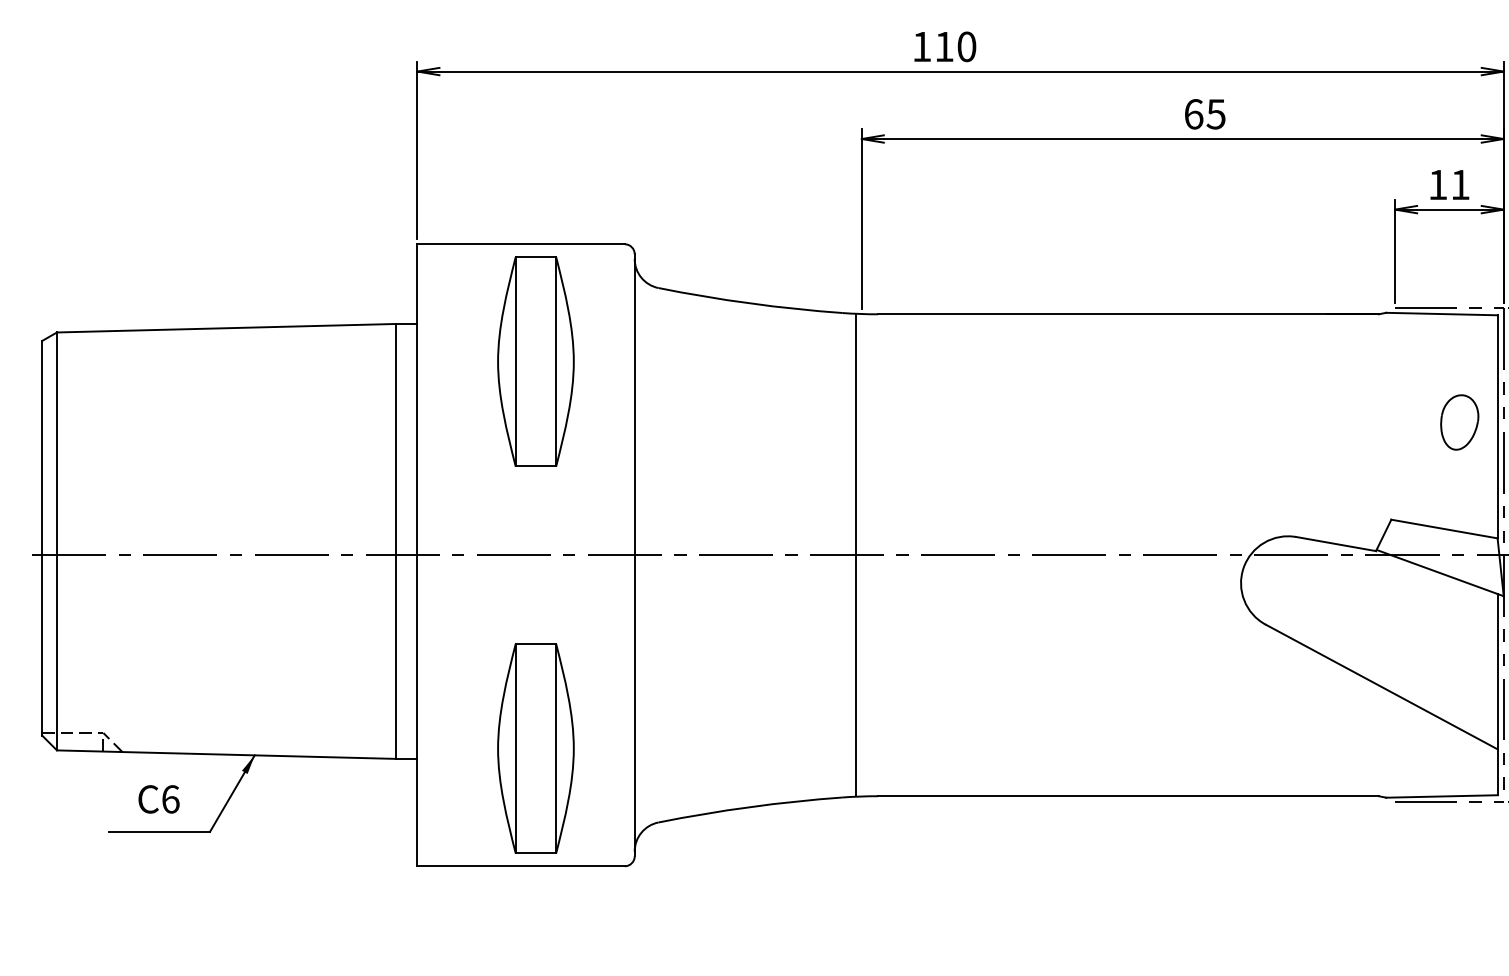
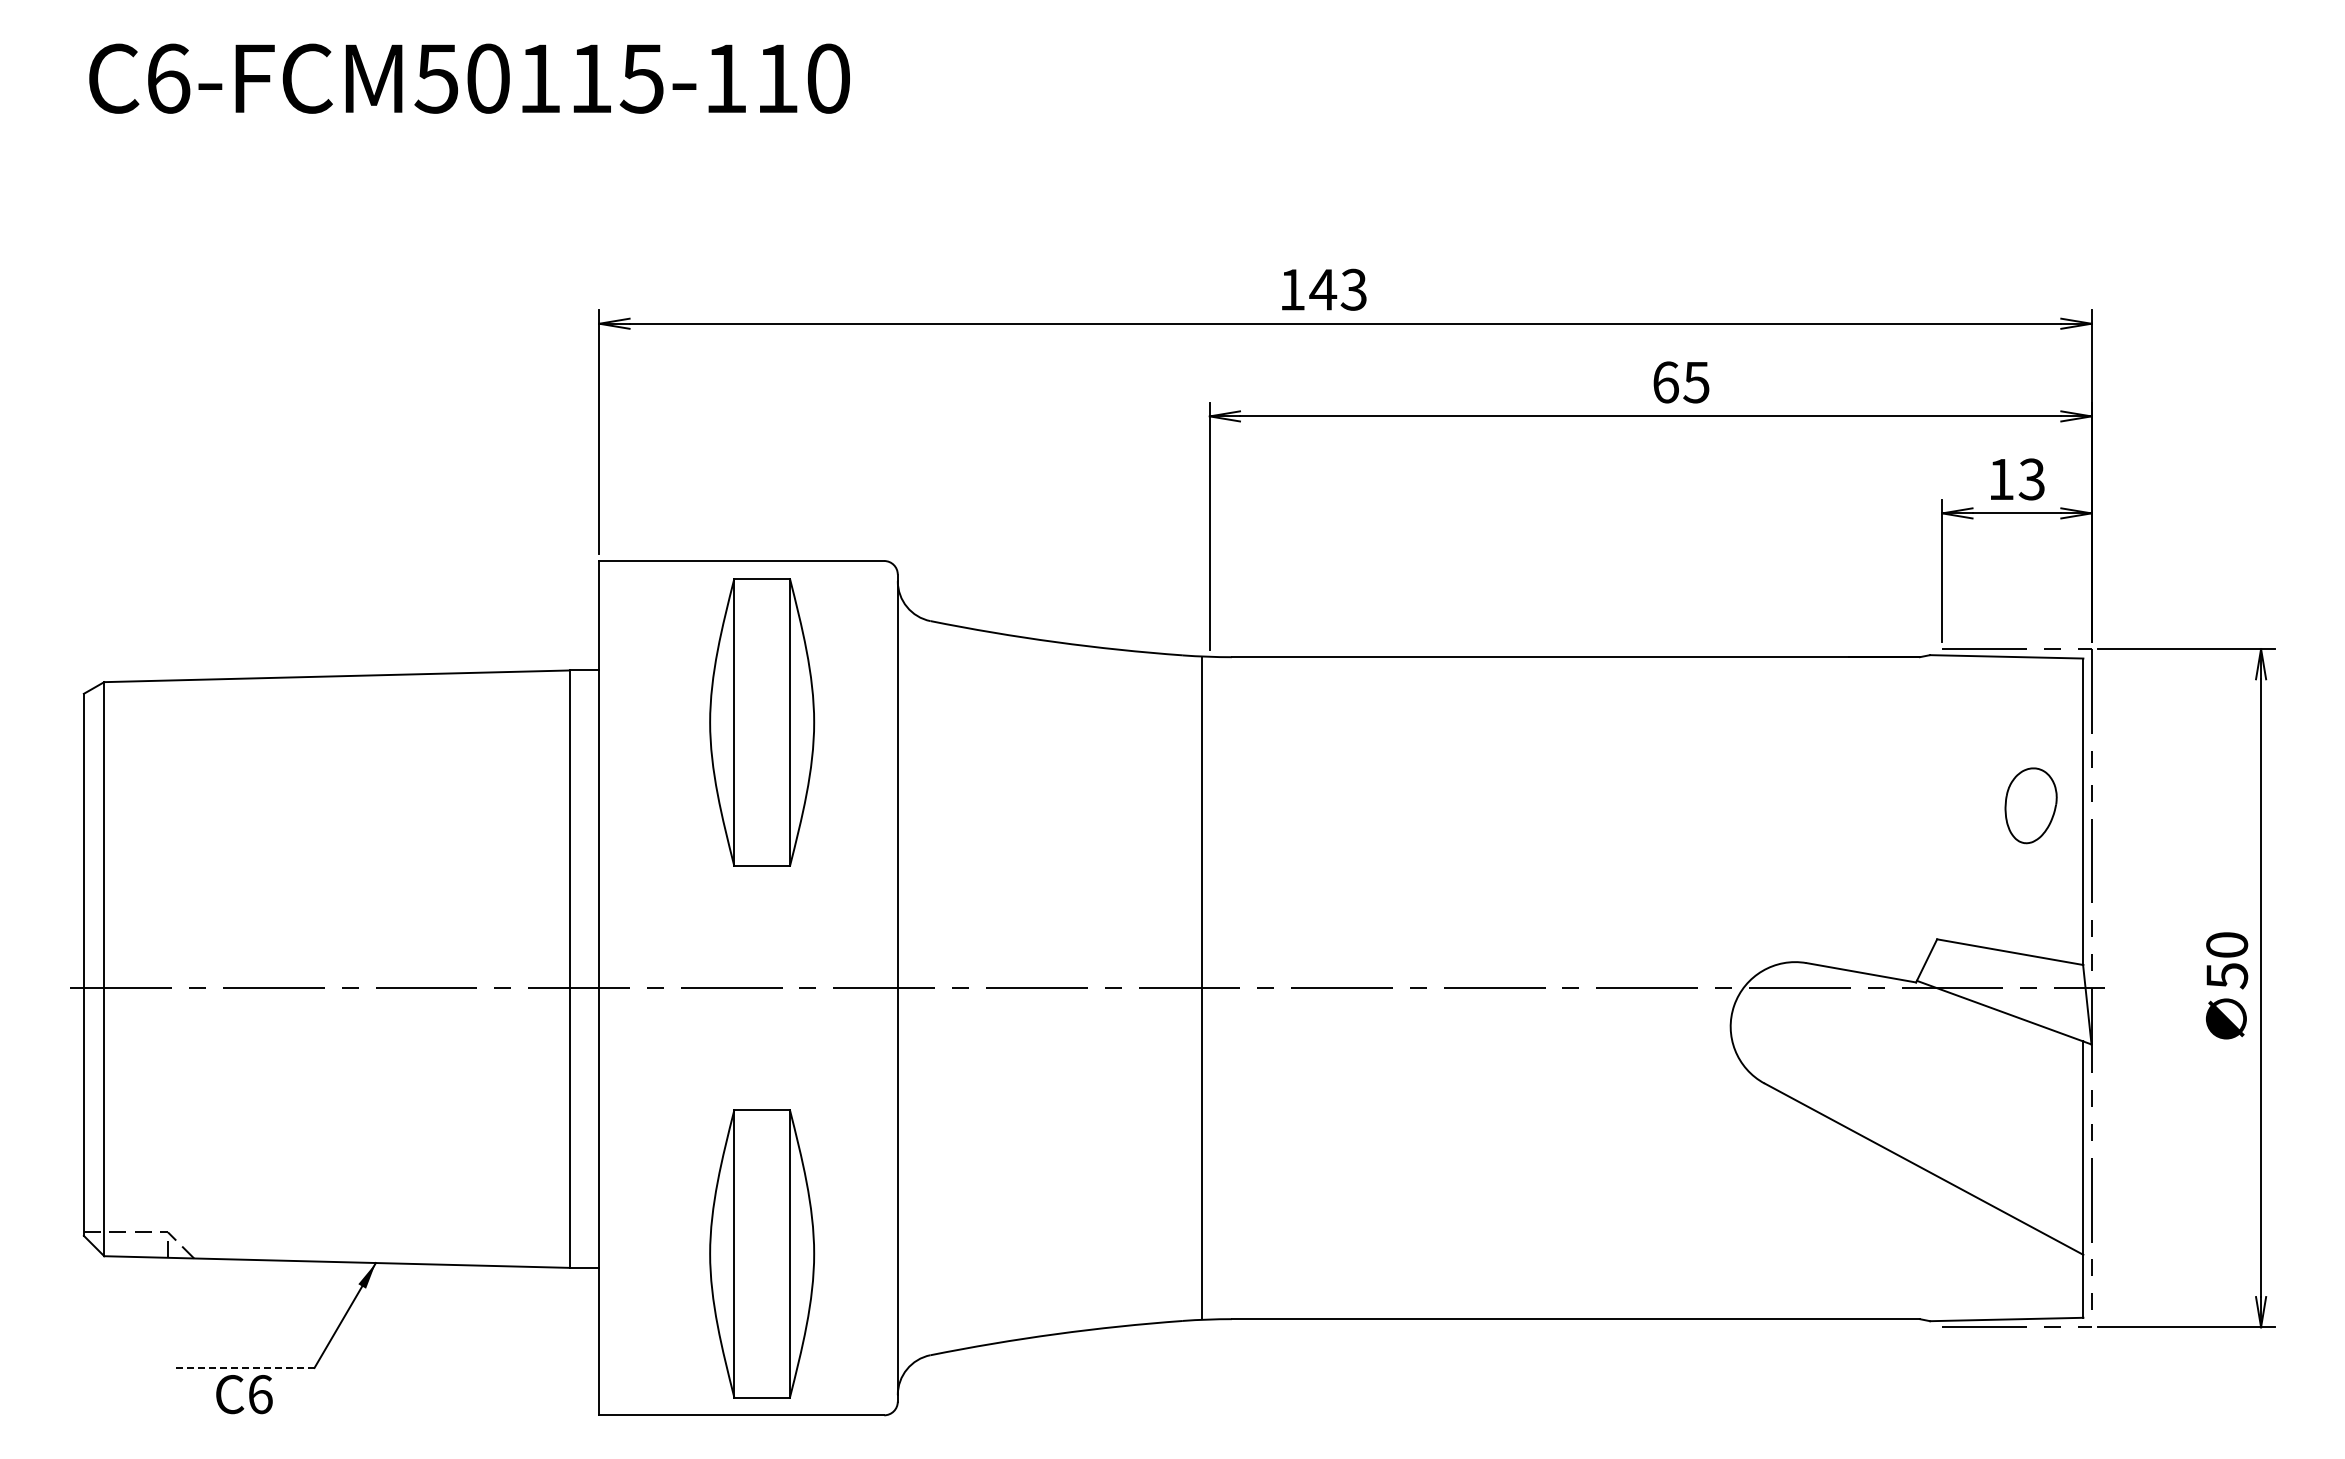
text: (954, 46) -> (1337, 289), 110 -> 143
text: (1460, 184) -> (2031, 479), 11 -> 13
text: (159, 799) -> (244, 1394), moved
line: (159, 831) -> (244, 1367), solid -> dashed

